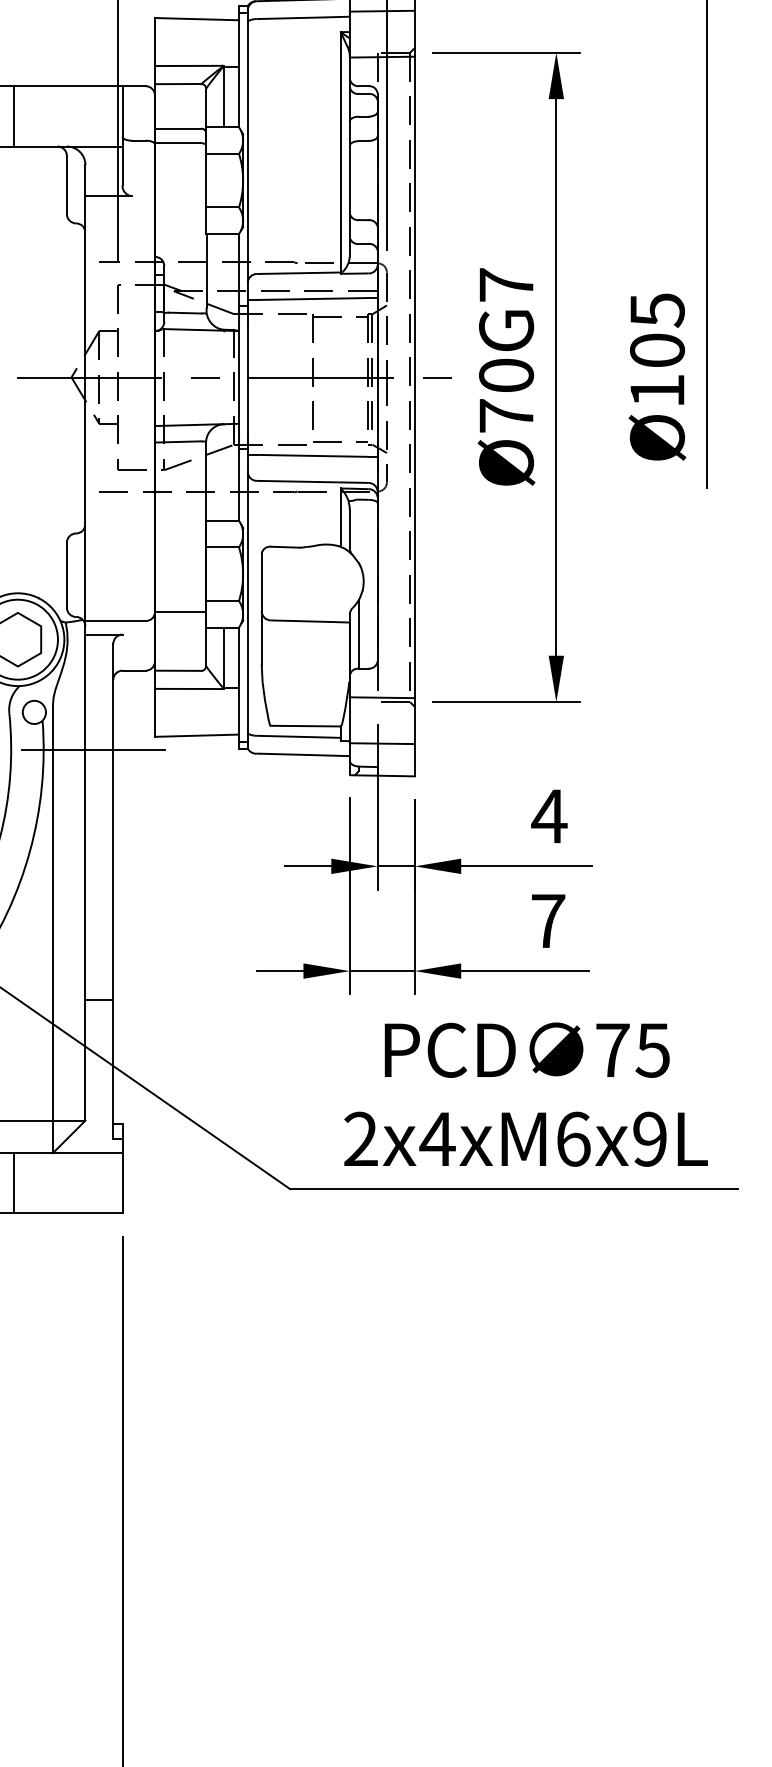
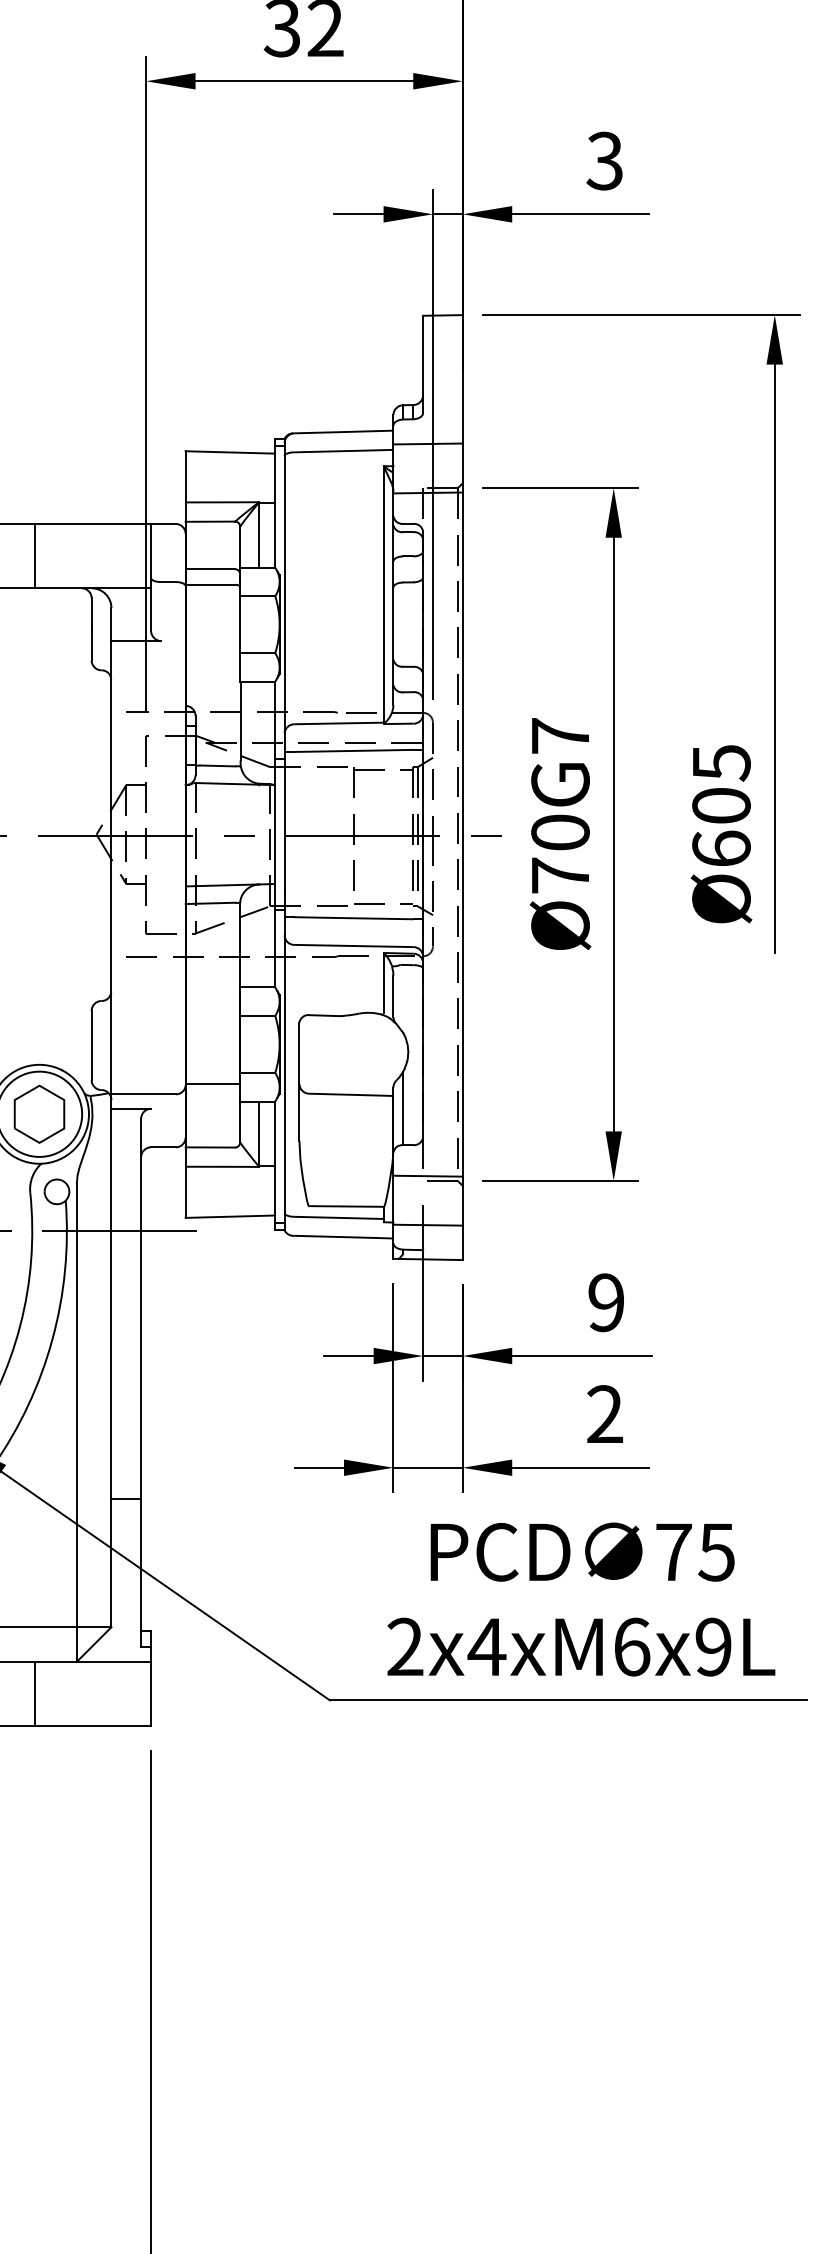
text: (657, 389) -> (721, 847), Ø105 -> Ø605
text: (548, 816) -> (605, 1302), 4 -> 9
text: (548, 920) -> (605, 1413), 7 -> 2

